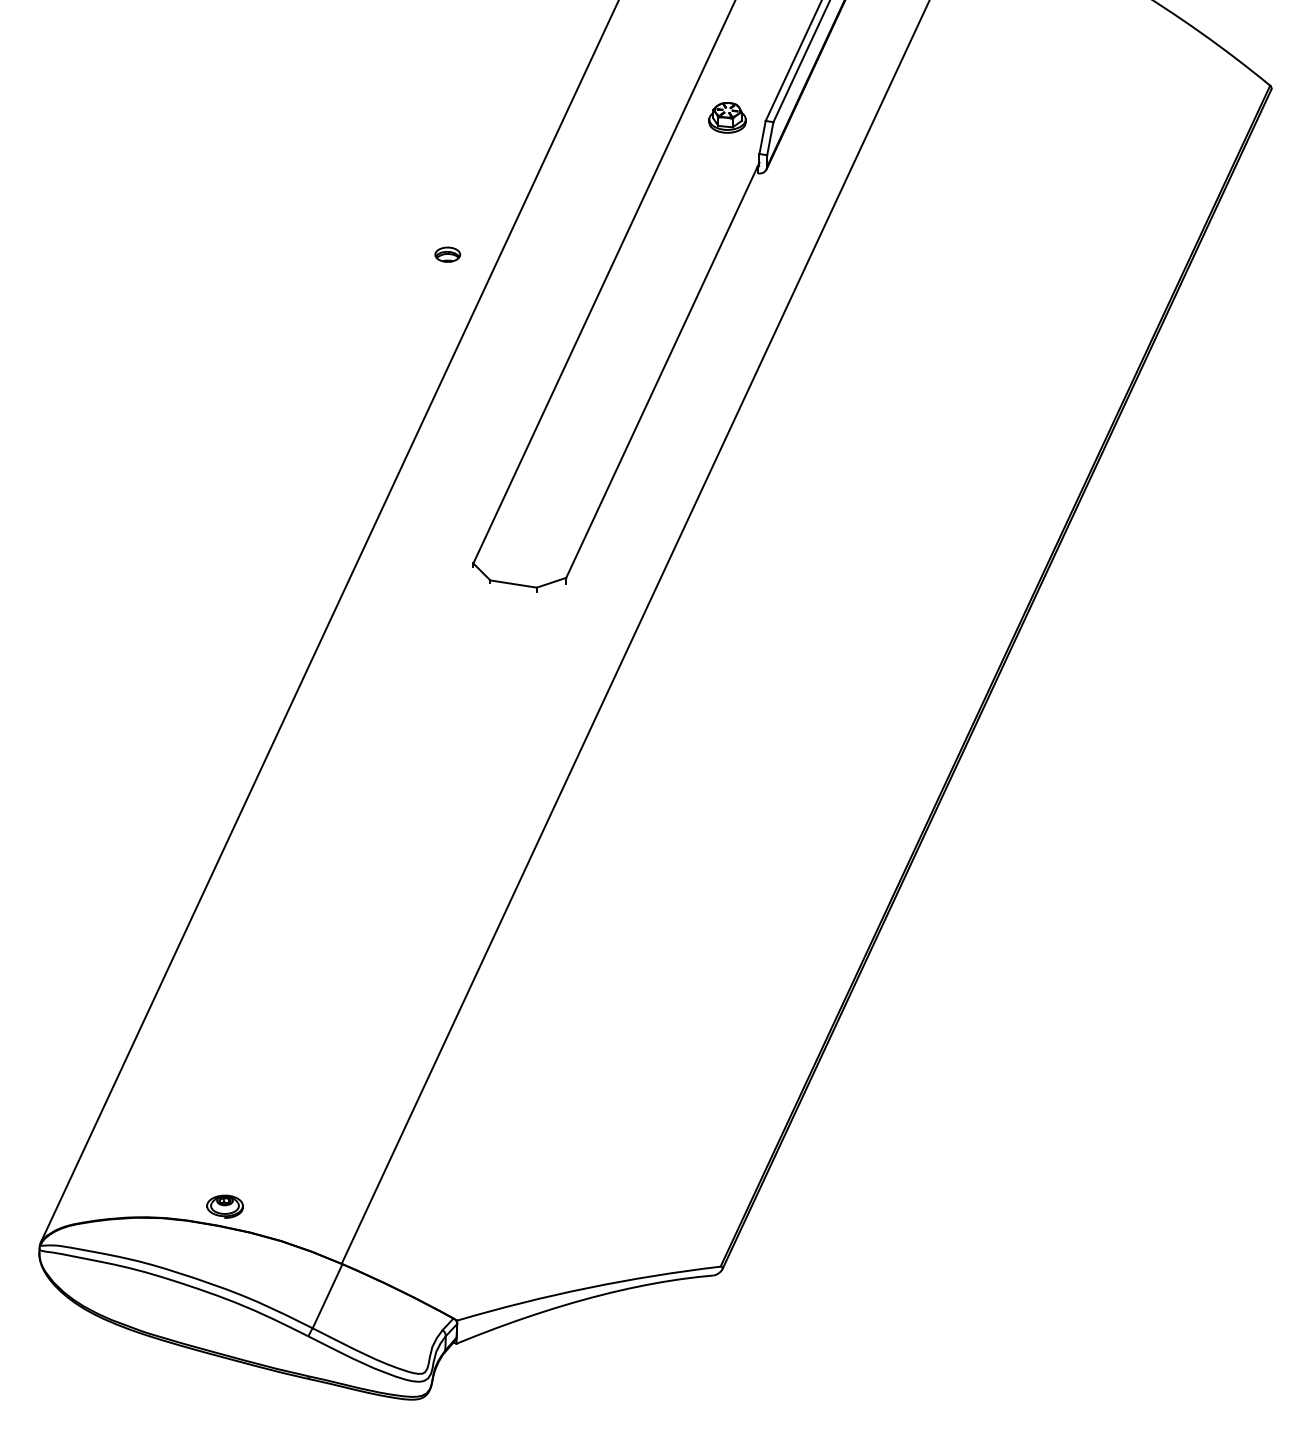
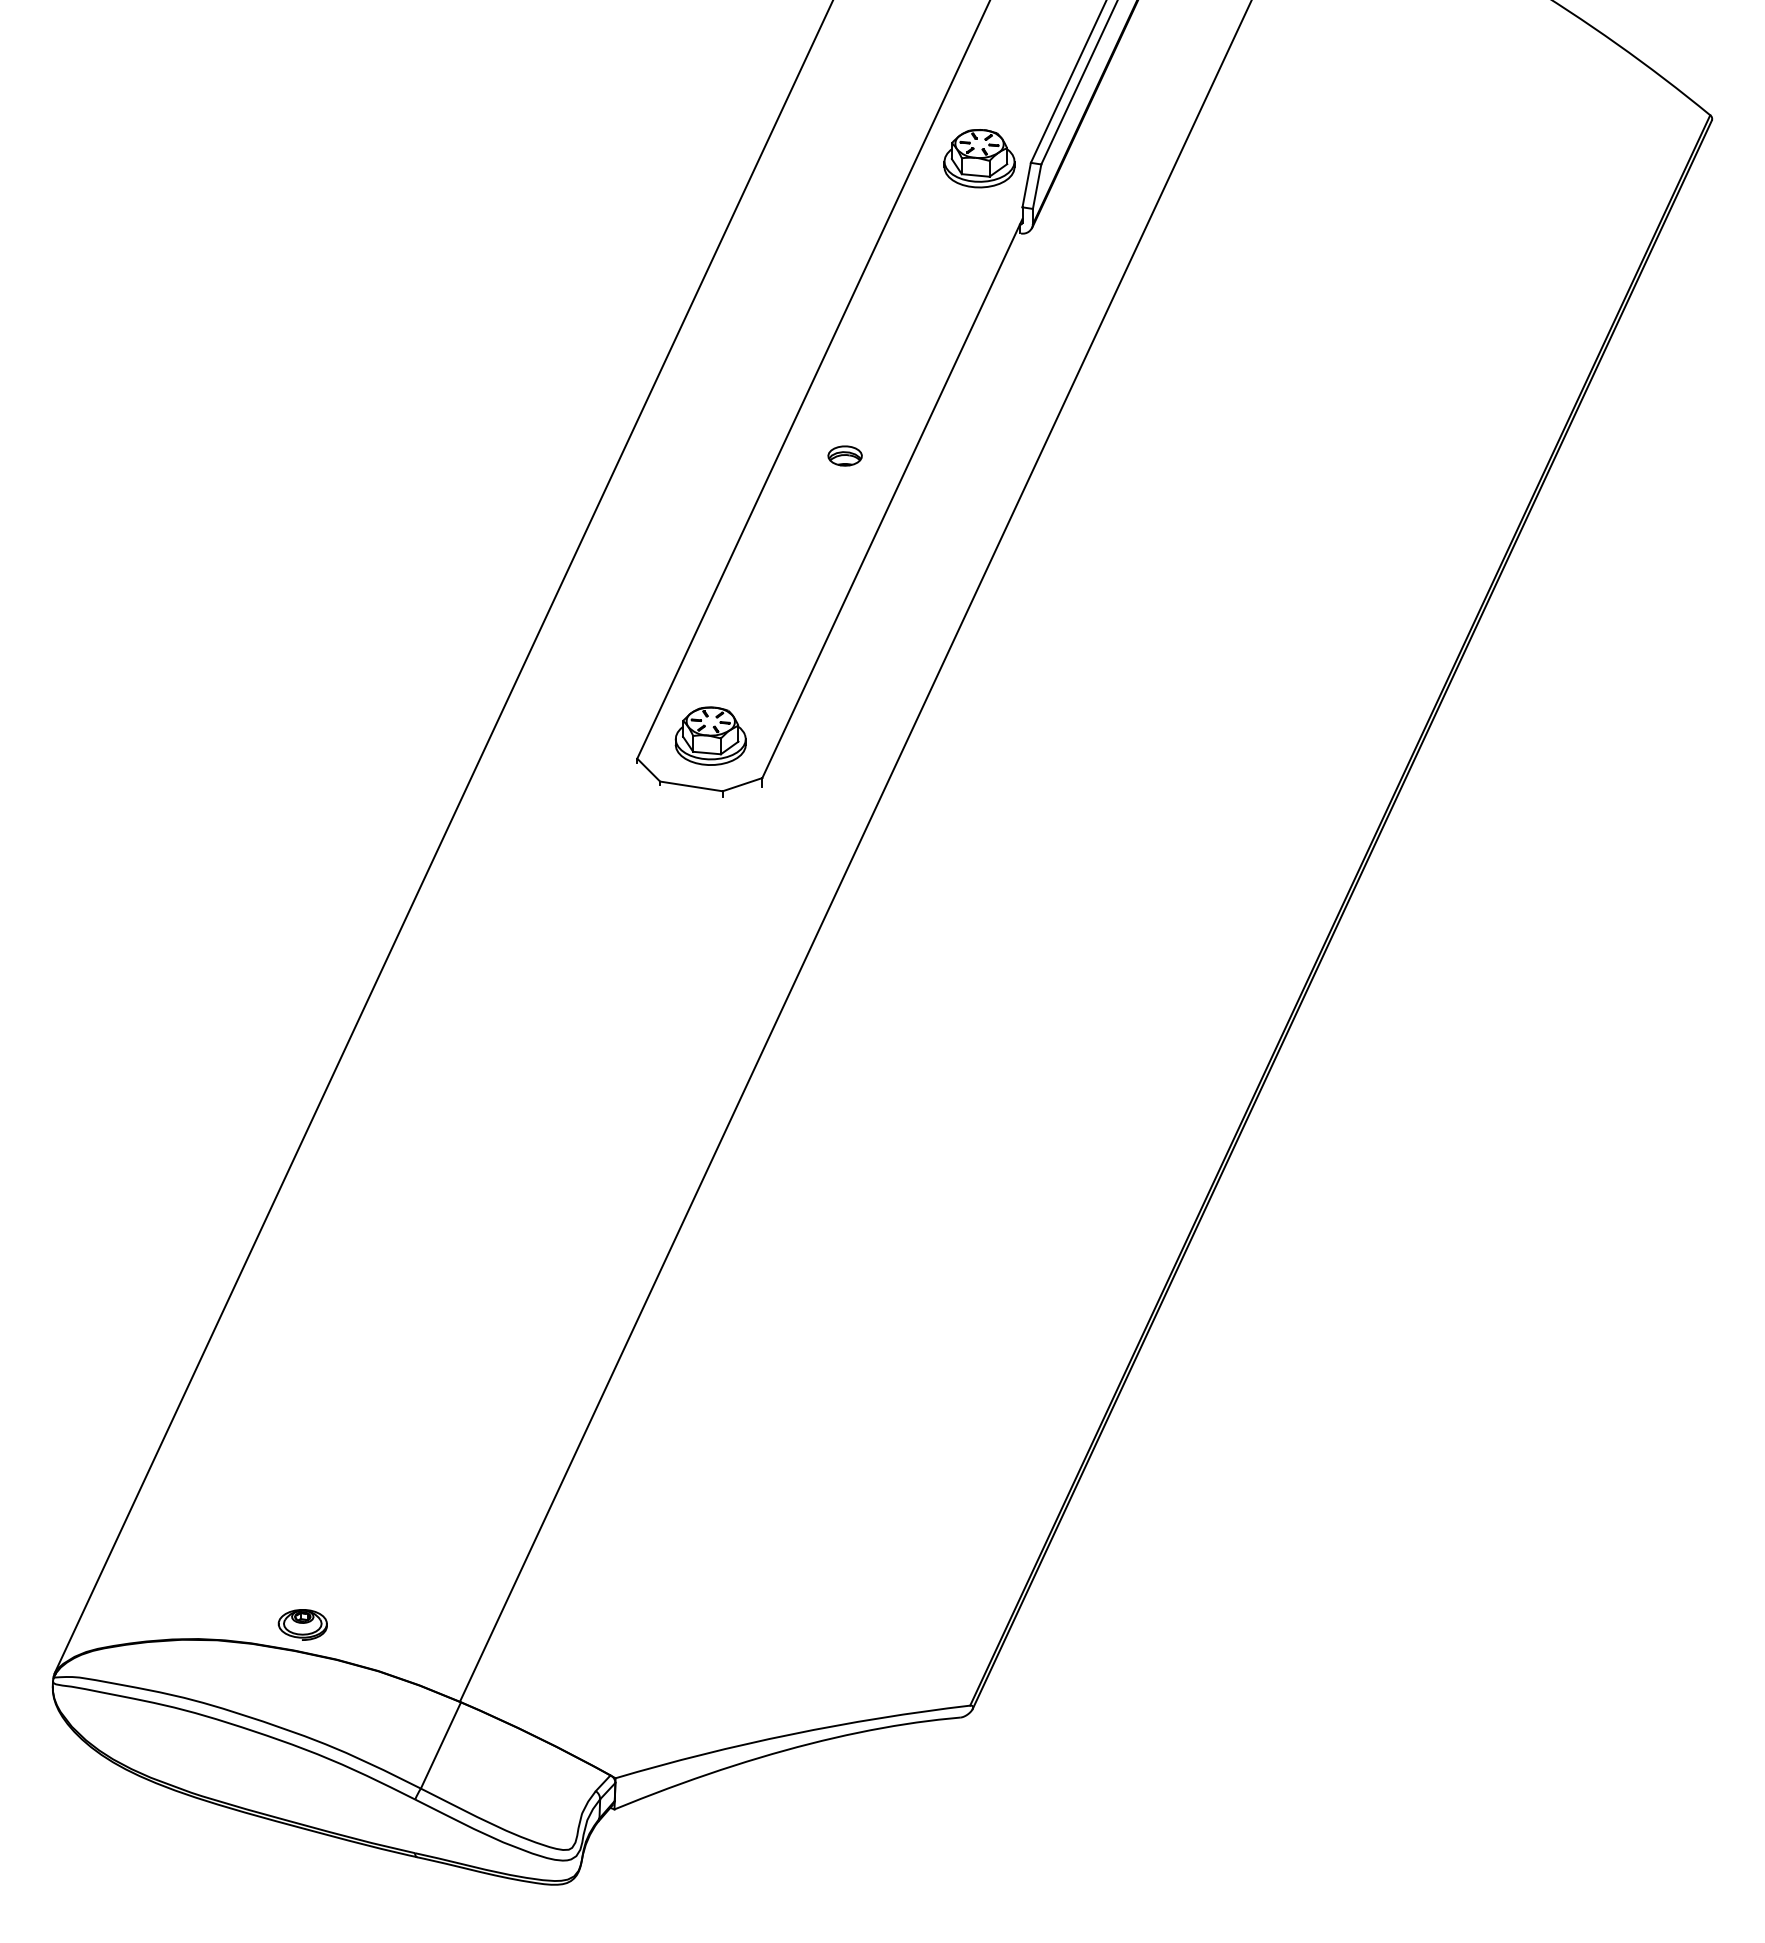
part: (727, 117) -> (979, 158), size x1.43
part: (447, 254) -> (844, 455), moved
part: (527, 546) -> (710, 735), added

